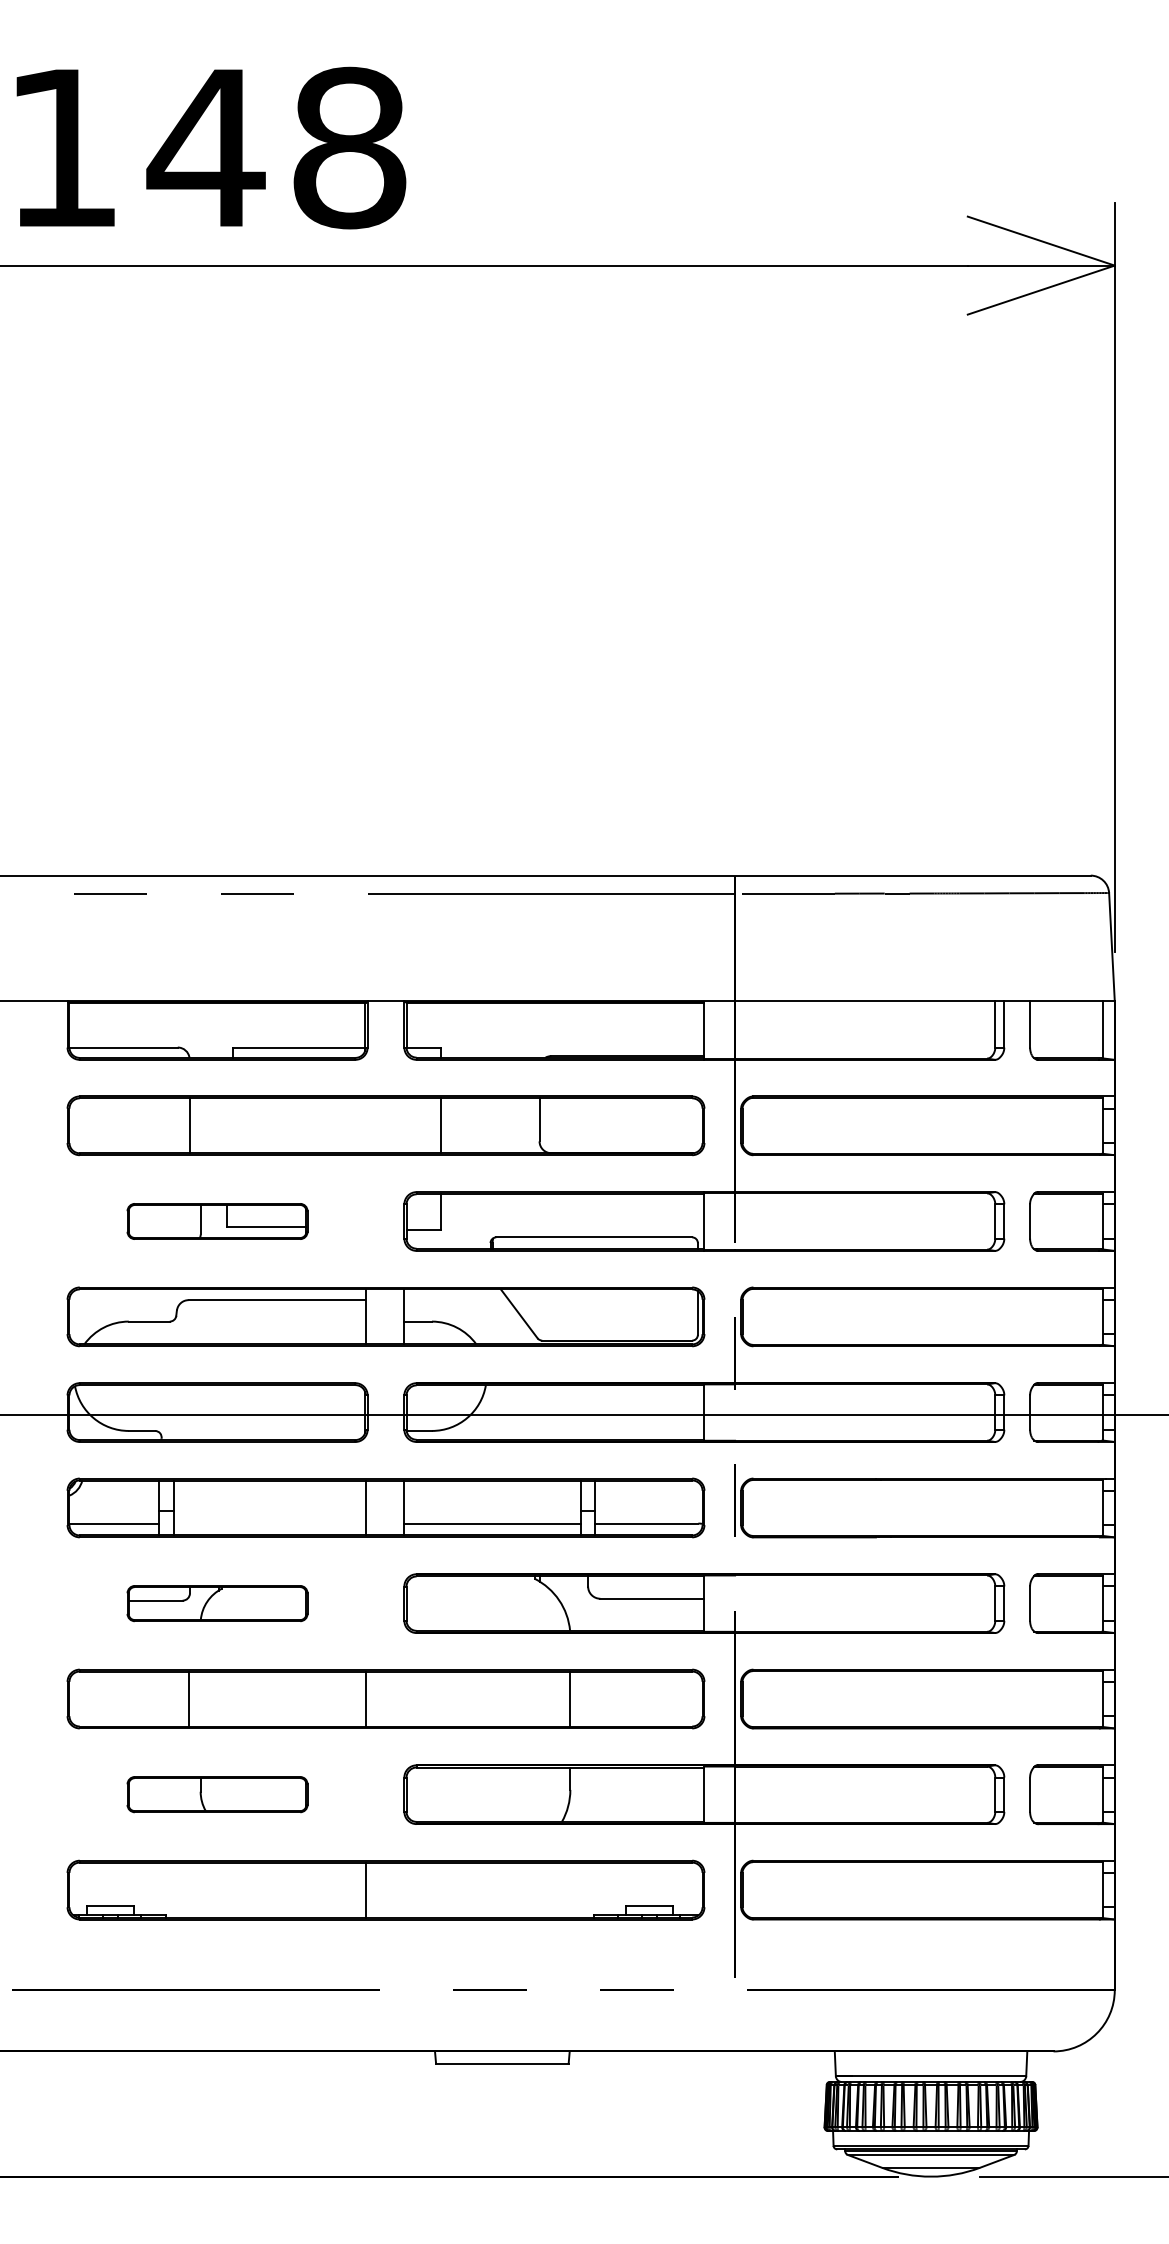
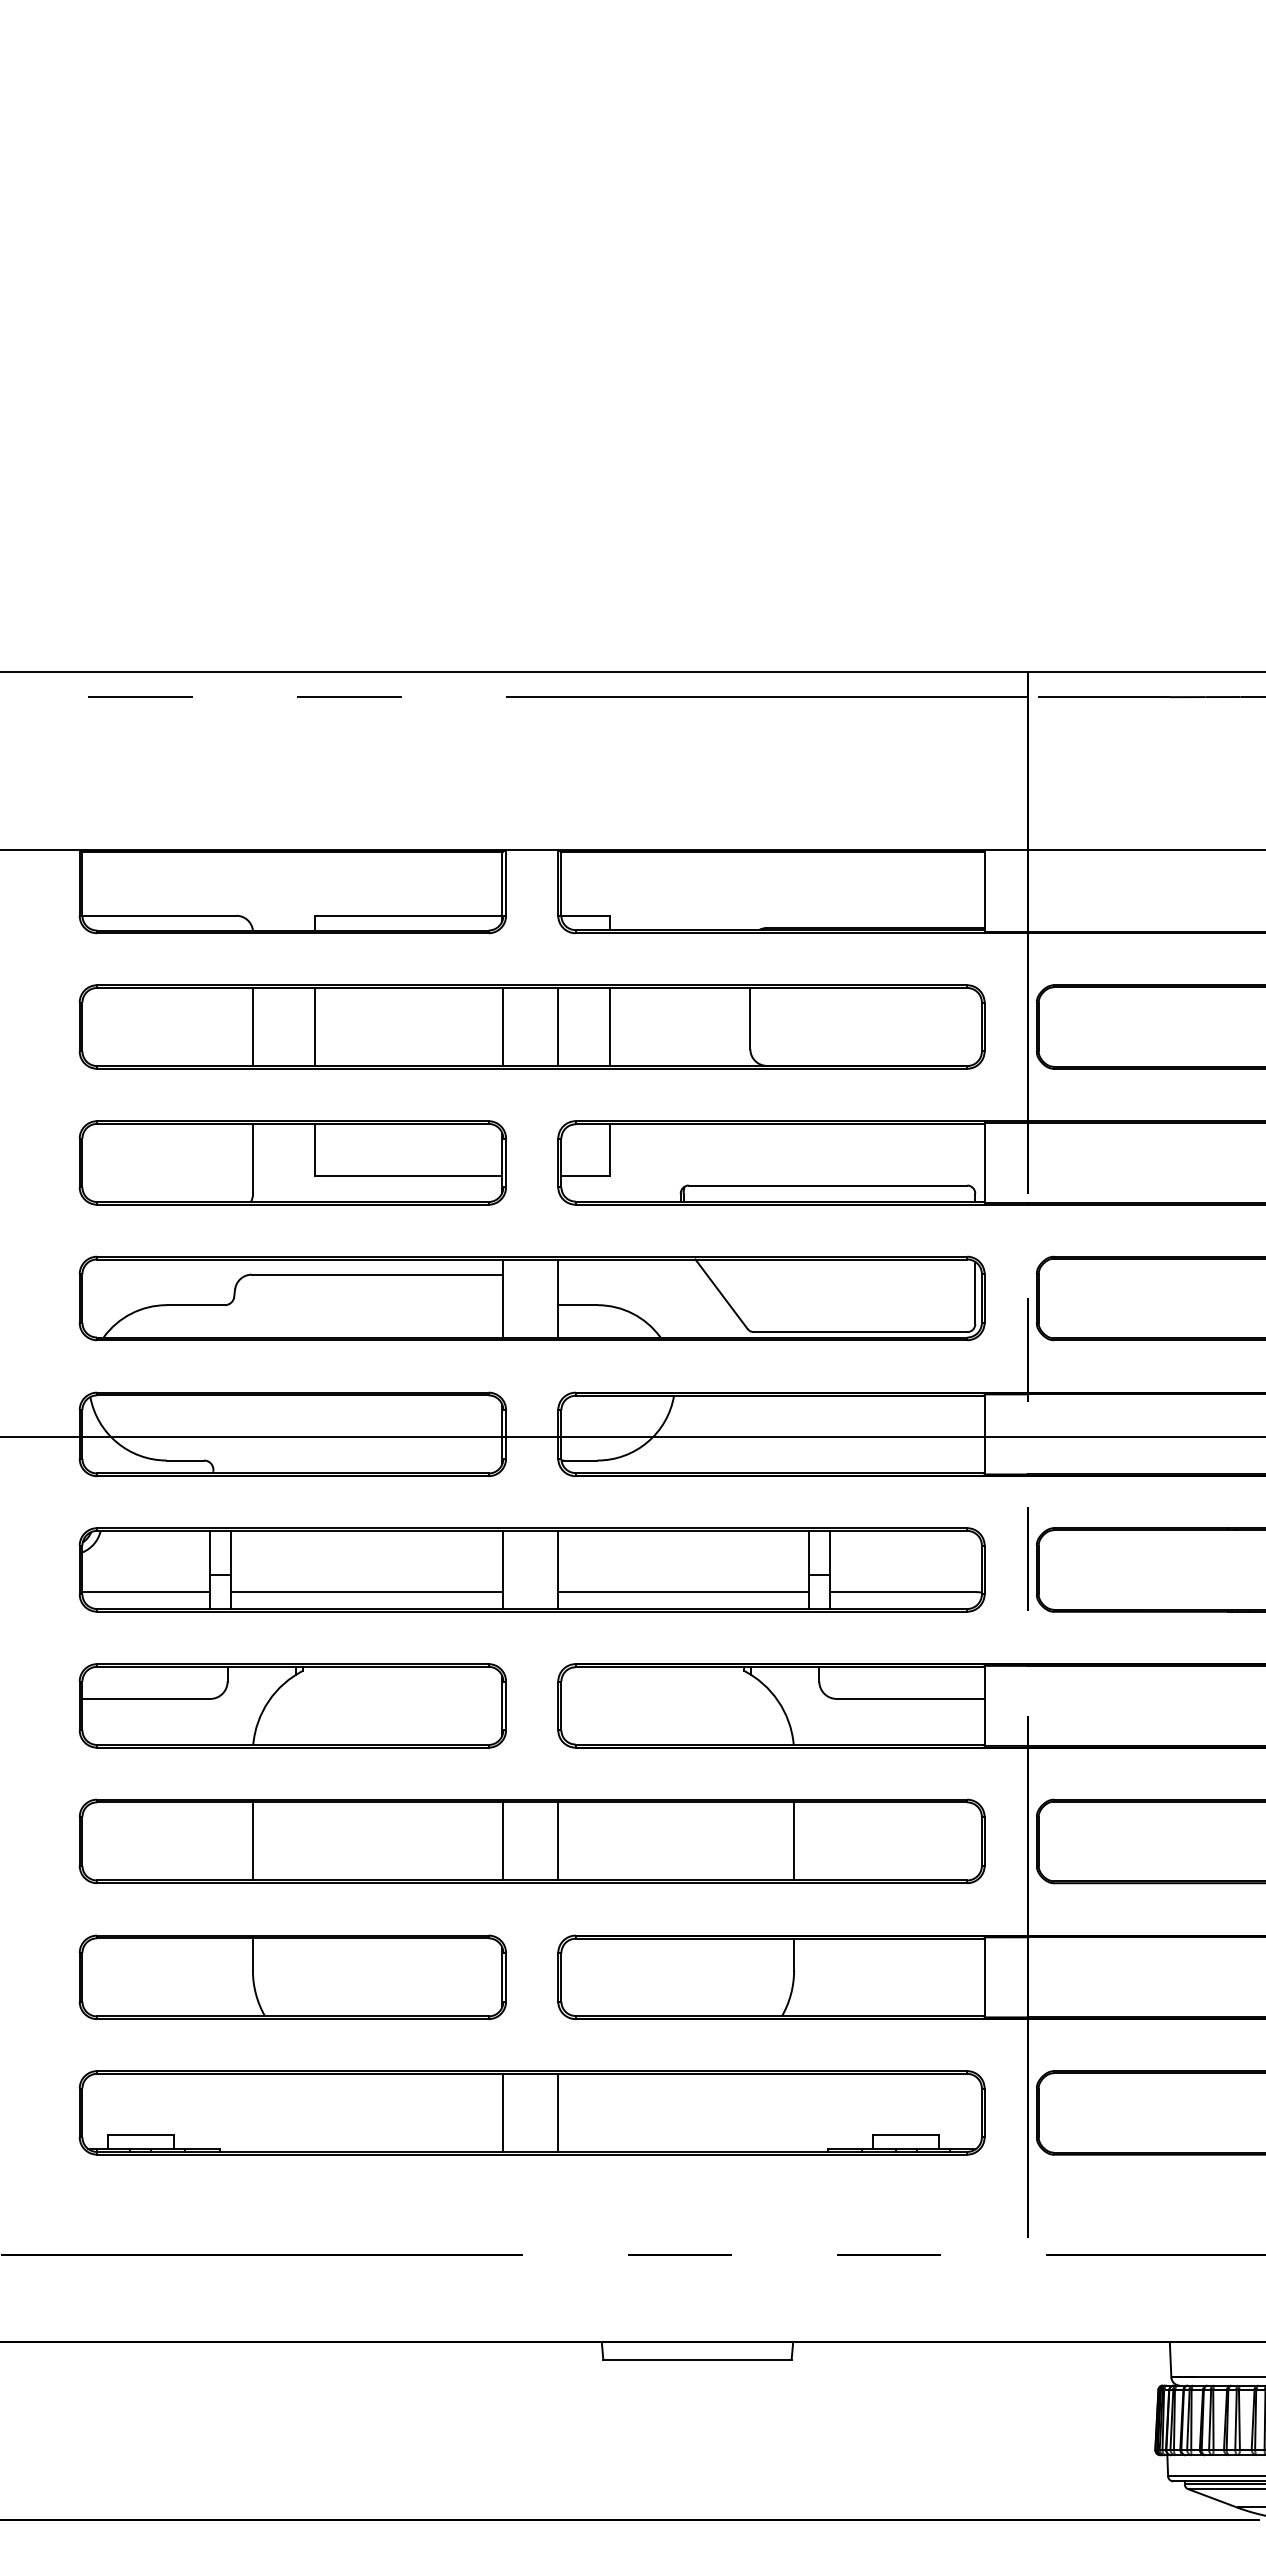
line: (233, 1125) -> (315, 1026), added
line: (365, 1125) -> (503, 1026), added
line: (404, 1125) -> (558, 1026), added
part: (217, 1221) -> (292, 1162), size x1.67
line: (269, 1523) -> (366, 1592), added
part: (217, 1603) -> (292, 1705), size x1.67
line: (404, 1698) -> (558, 1840), added
part: (217, 1794) -> (292, 1977), size x1.67
line: (404, 1889) -> (558, 2112), added

